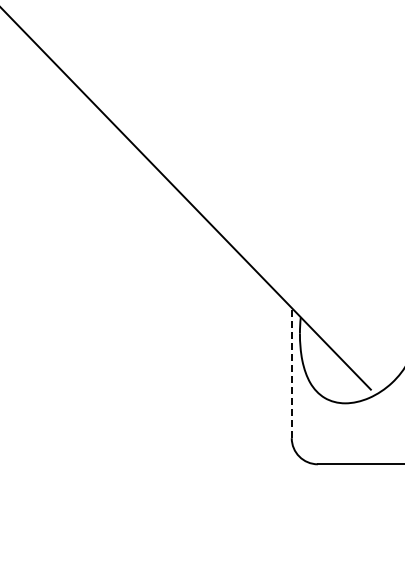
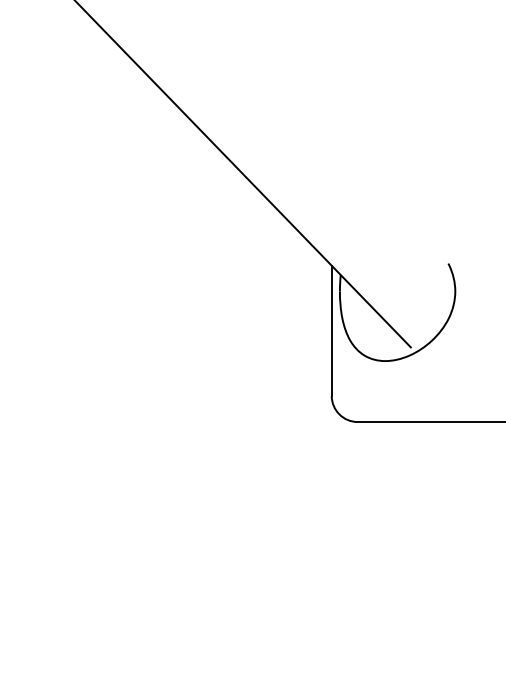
line: (291, 372) -> (331, 330), dashed -> solid

